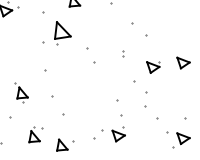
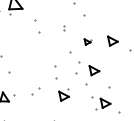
part: (153, 67) -> (87, 42), size x0.6
part: (165, 100) -> (94, 70), added
part: (118, 134) -> (63, 95), moved

